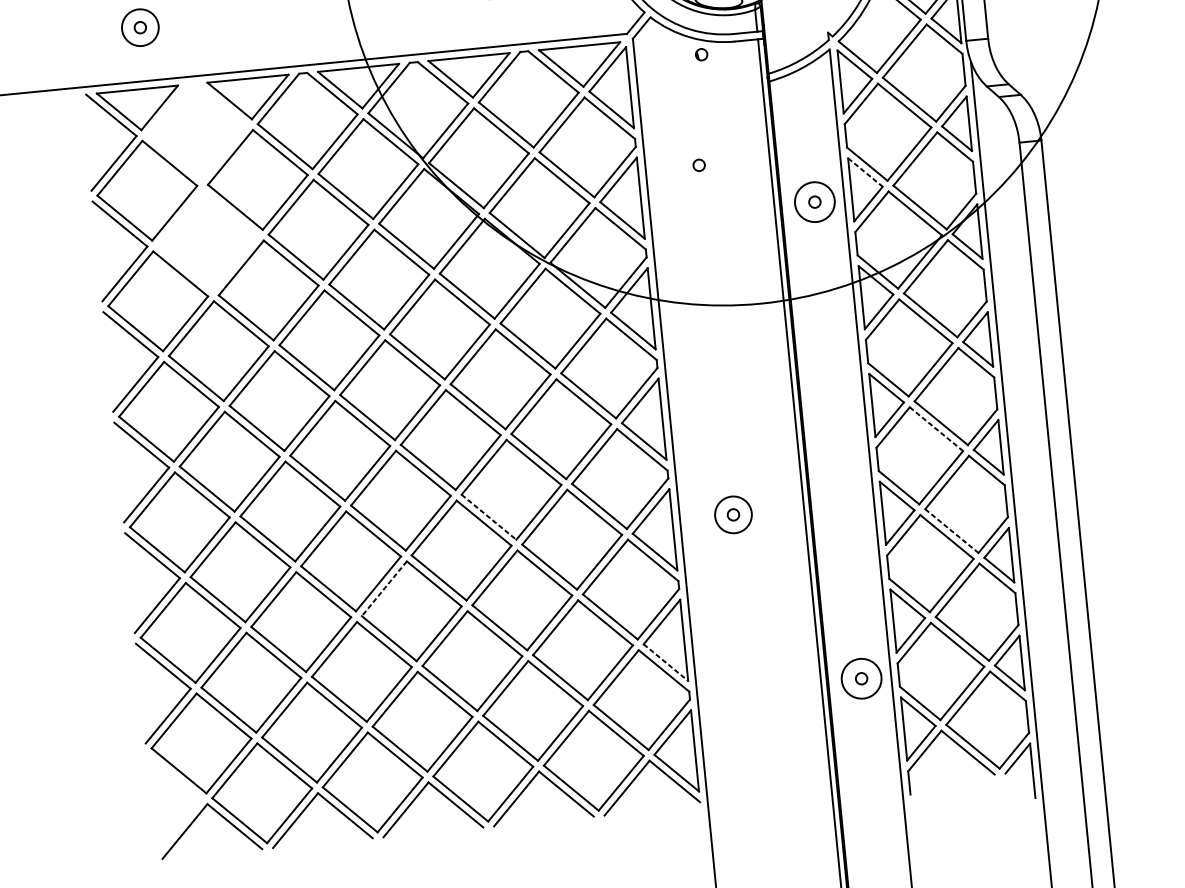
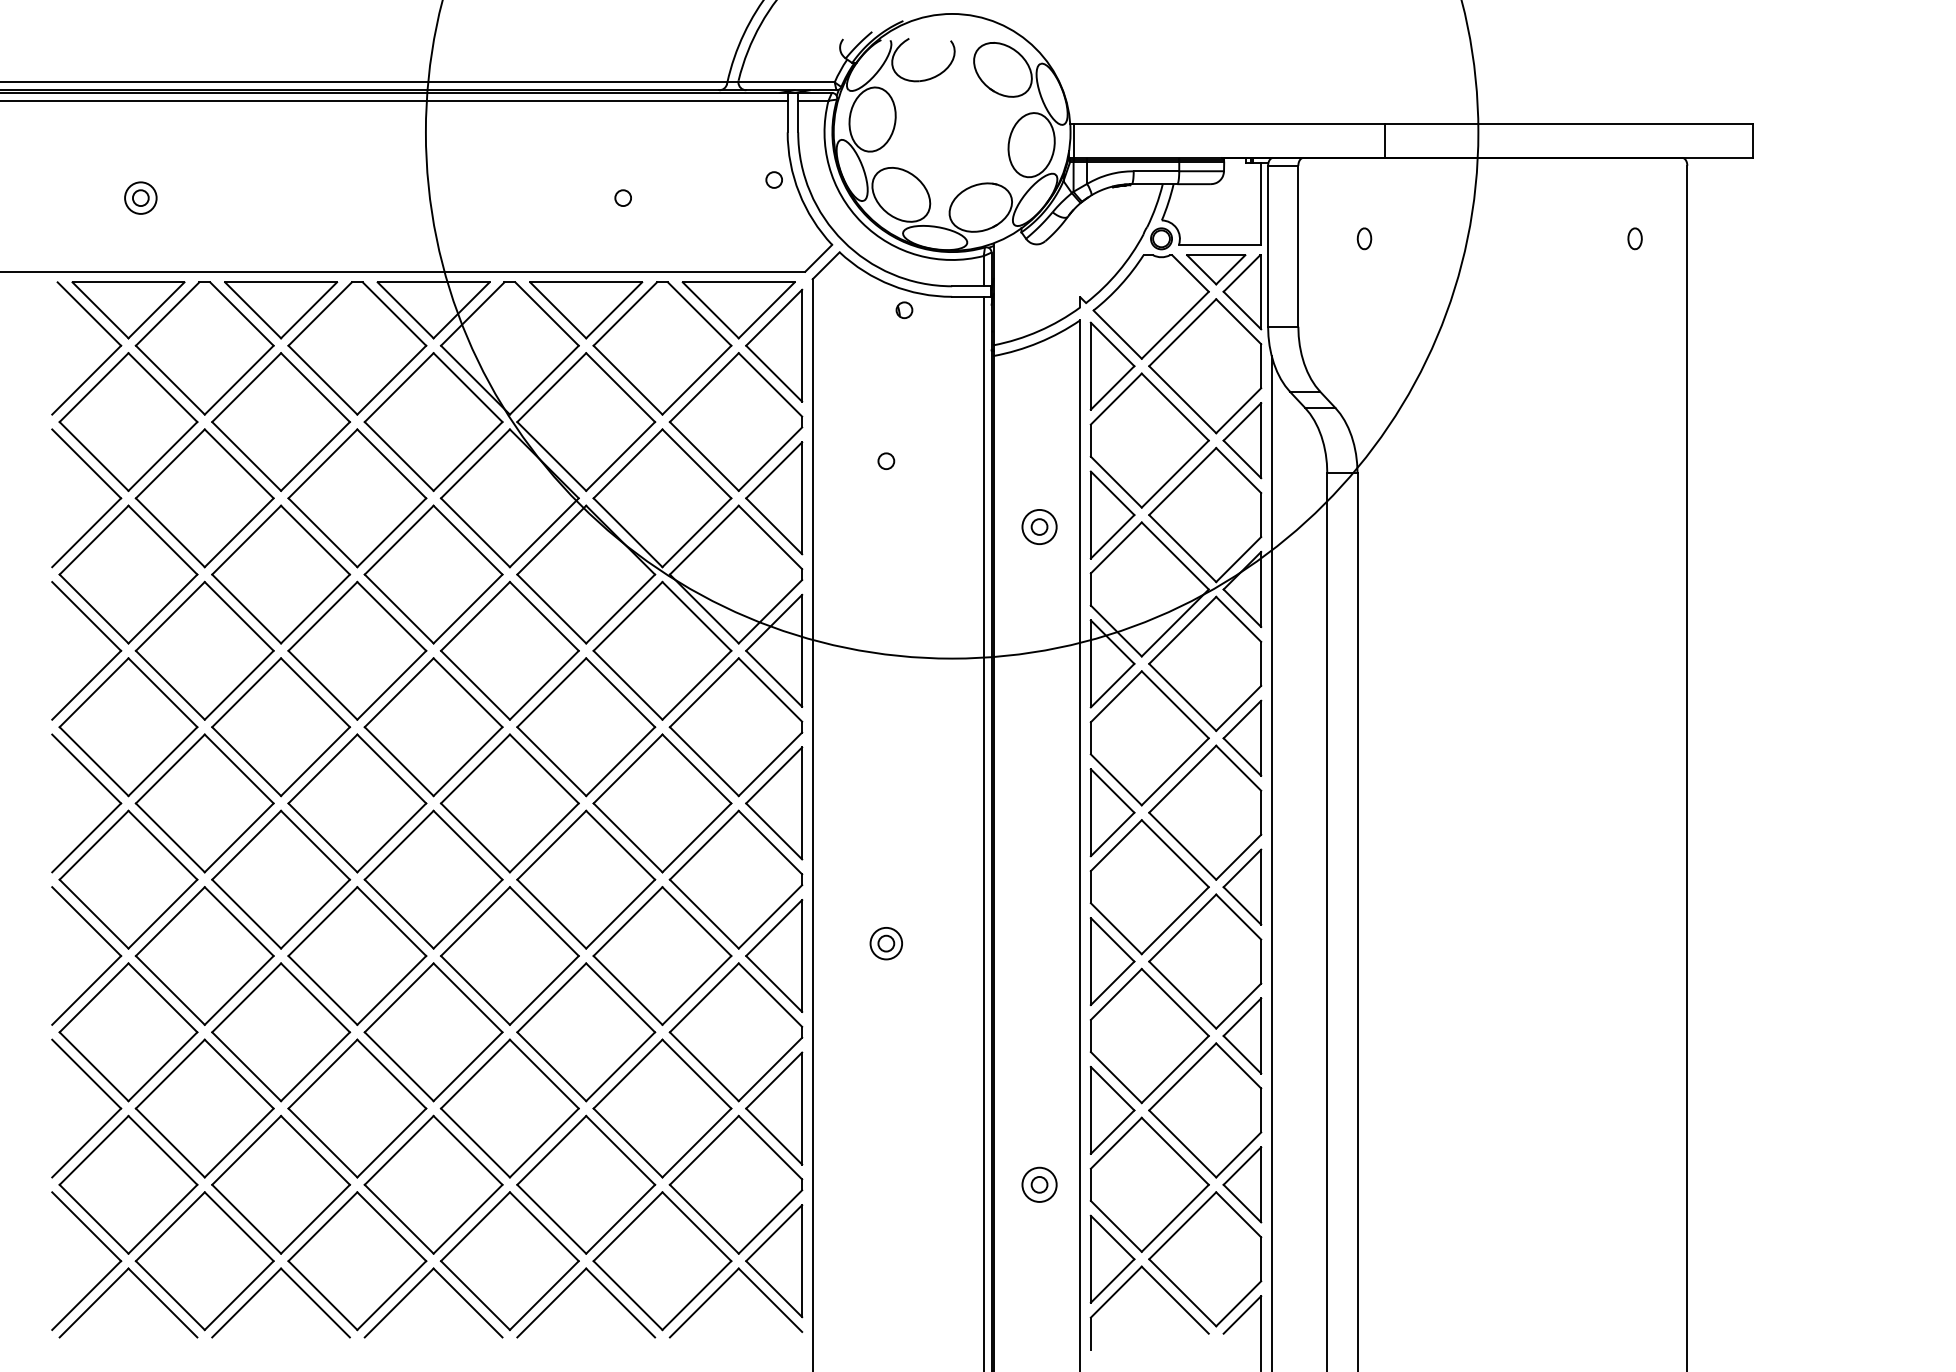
circle: (140, 27) -> (140, 197), size x0.62
part: (197, 132) -> (204, 348), added
line: (865, 172) -> (1112, 493), dashed -> solid
circle: (814, 201) -> (1039, 526), size x0.62
part: (207, 240) -> (204, 498), added
line: (936, 429) -> (1175, 854), dashed -> solid
circle: (733, 514) -> (886, 943), size x0.62
line: (488, 517) -> (551, 914), dashed -> solid
line: (952, 531) -> (1183, 995), dashed -> solid
line: (384, 588) -> (399, 997), dashed -> solid
line: (666, 662) -> (774, 1136), dashed -> solid
circle: (861, 678) -> (1039, 1184), size x0.62
part: (186, 787) -> (102, 1243), added

